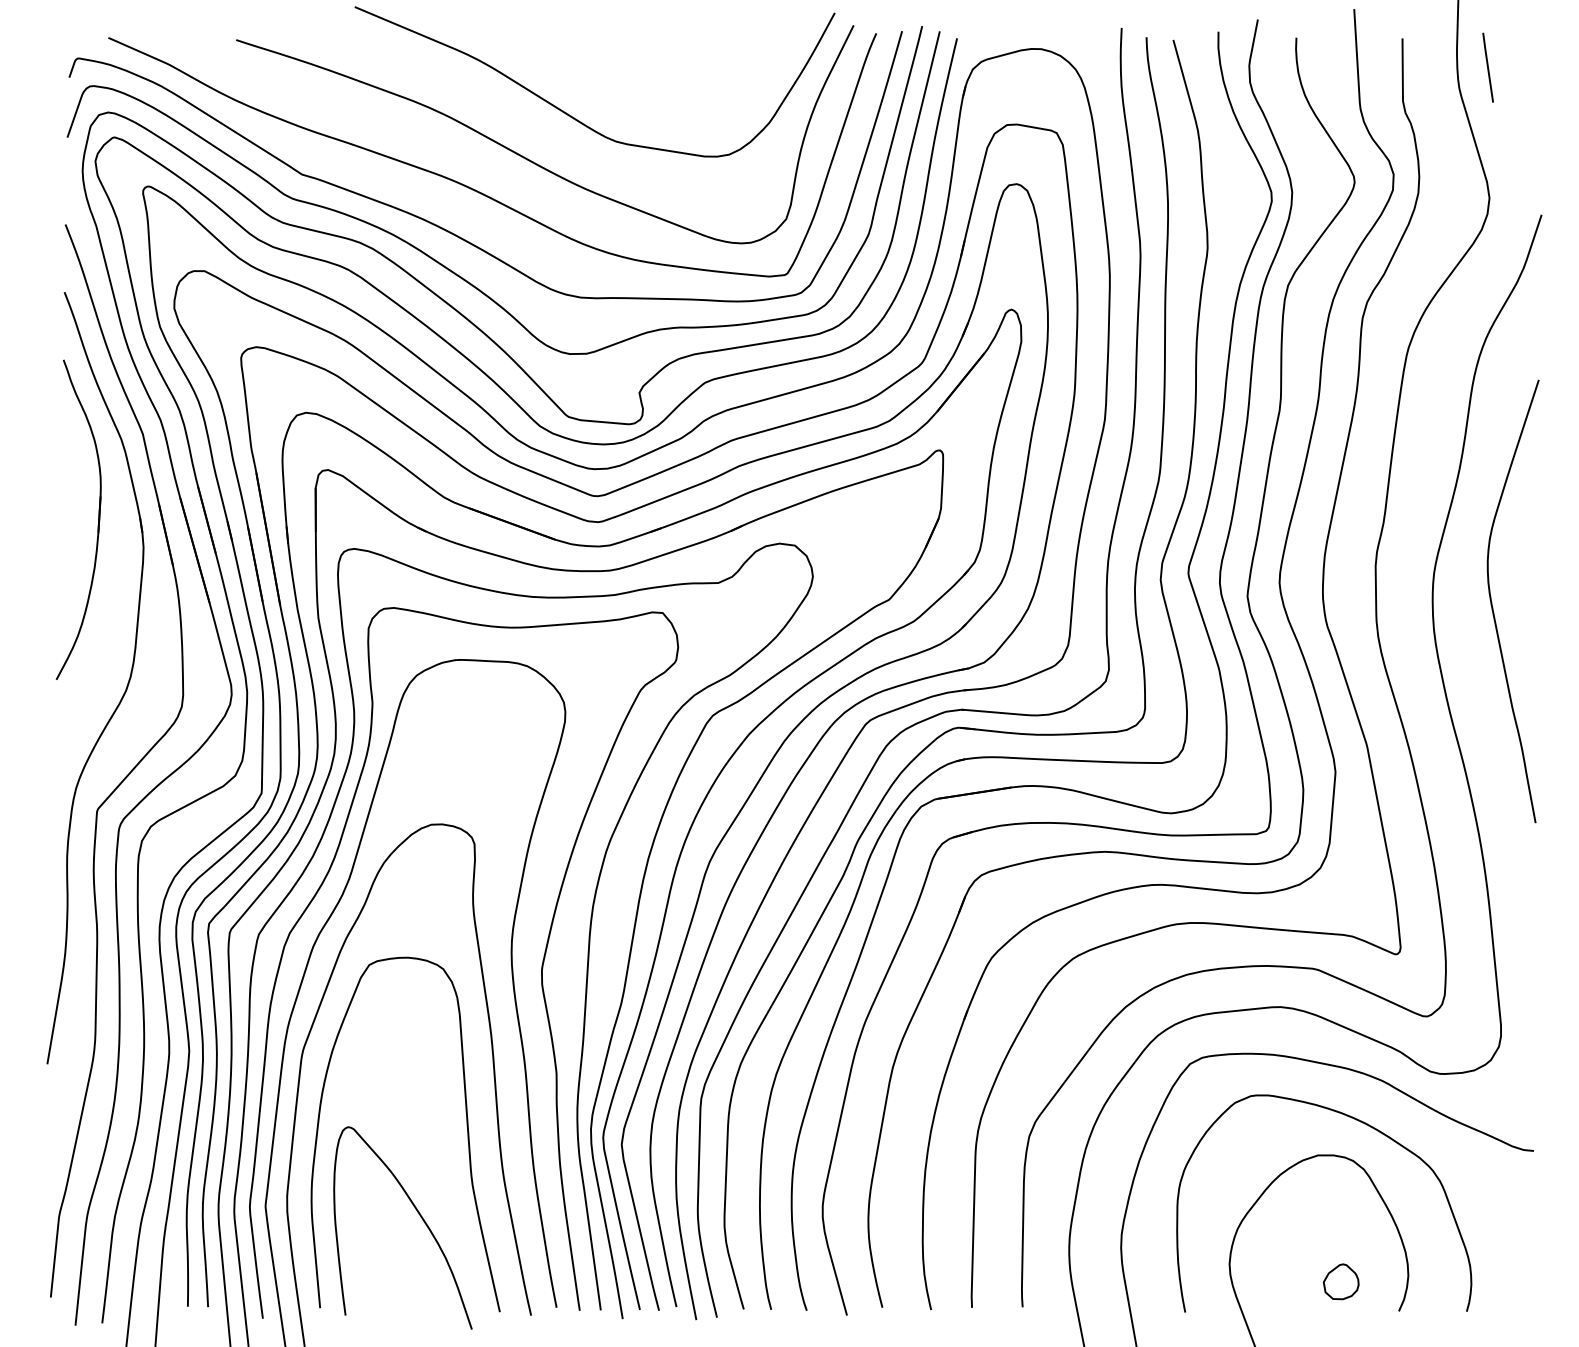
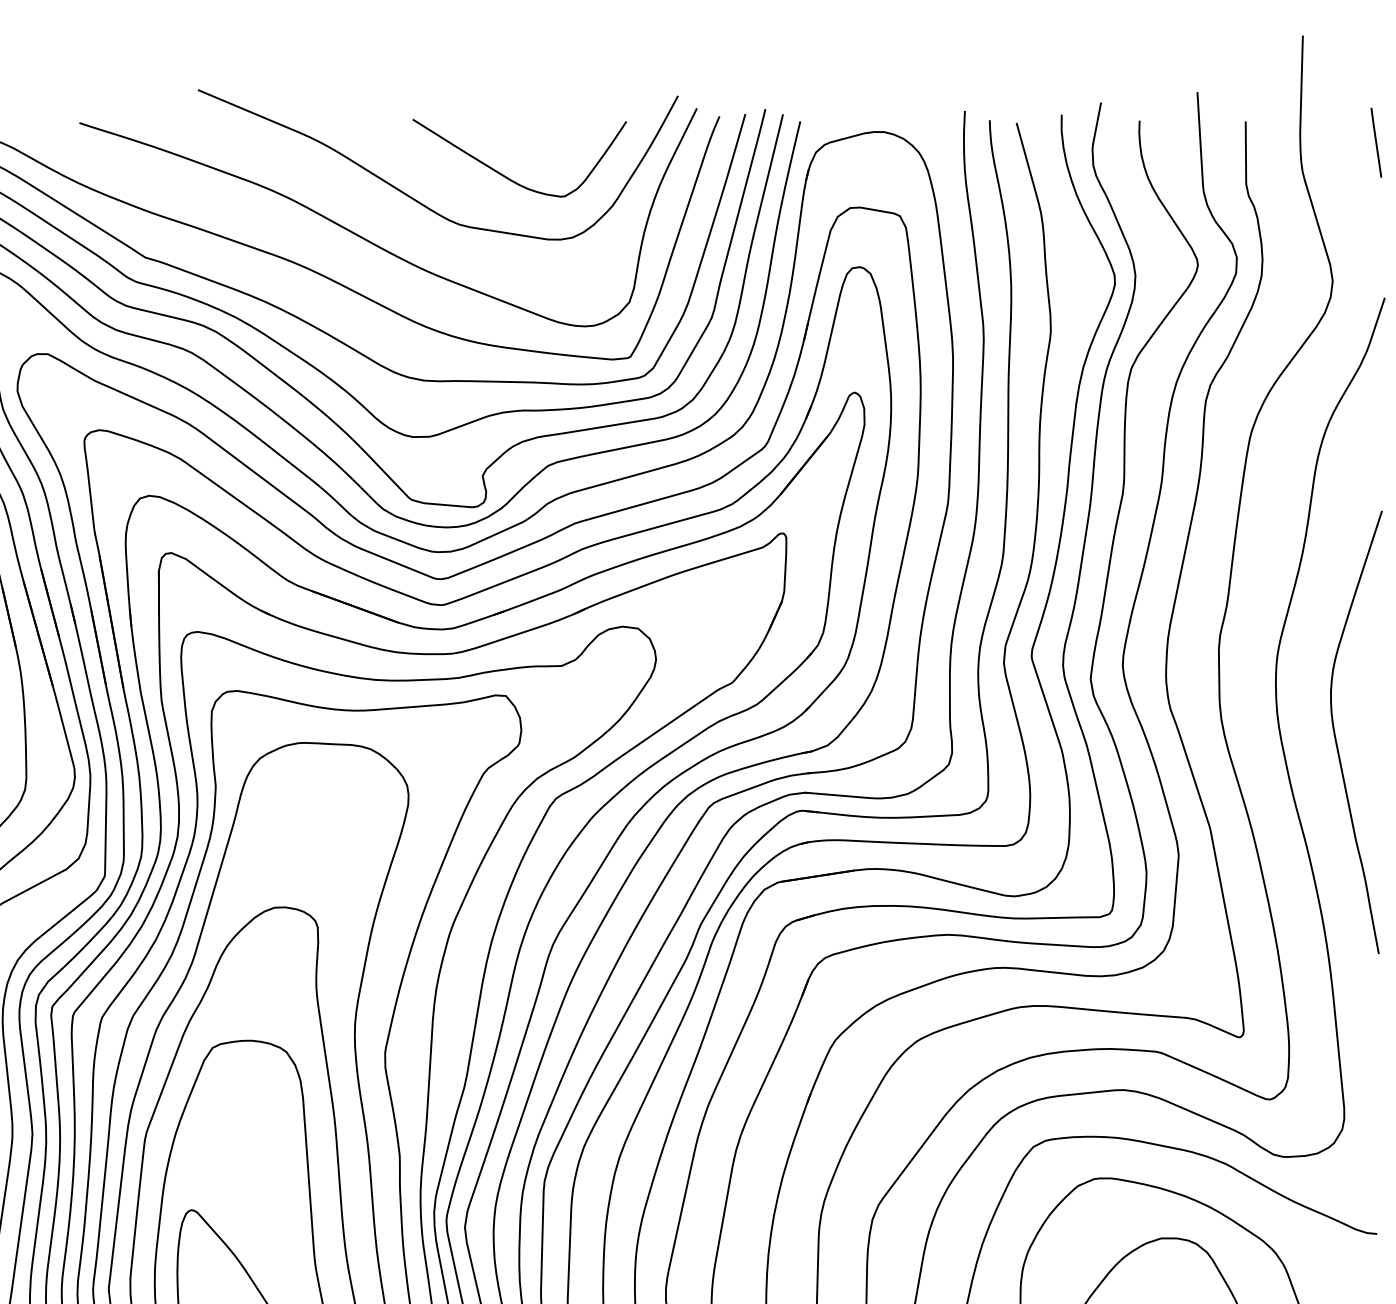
line: (1487, 67) -> (1375, 142), moved
curve: (665, 94) -> (508, 177), added
curve: (1493, 607) -> (1336, 738), moved

